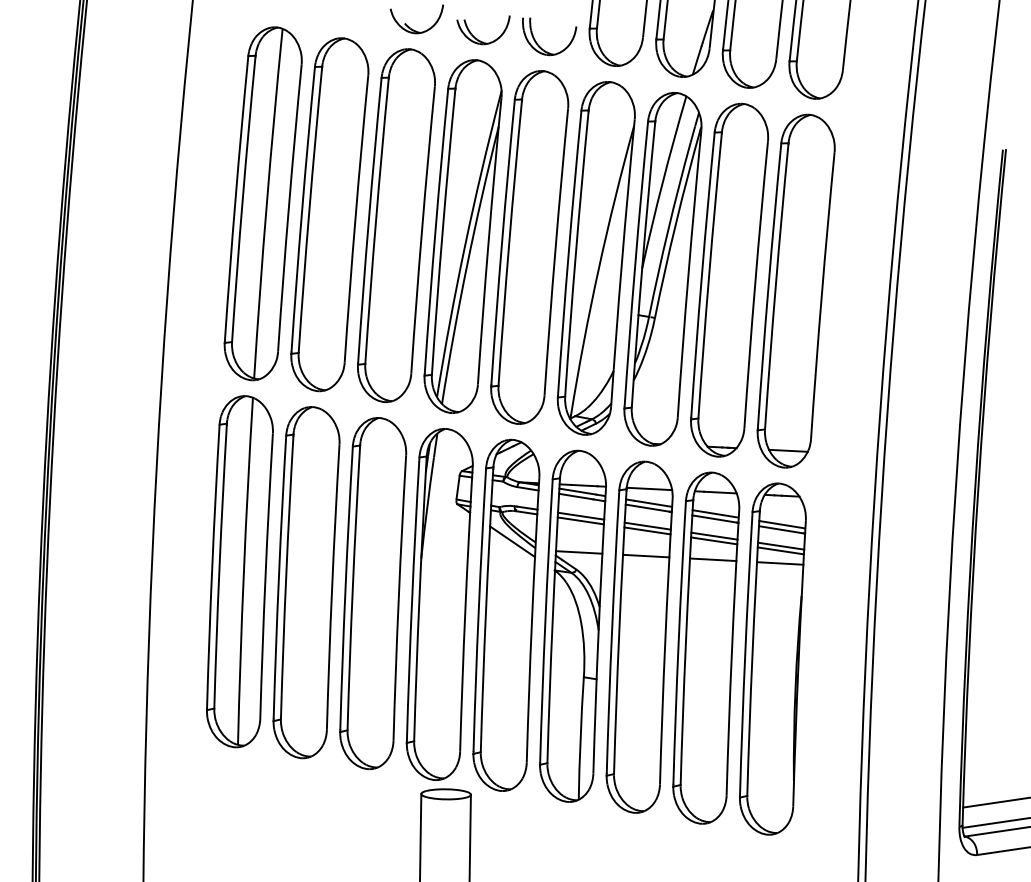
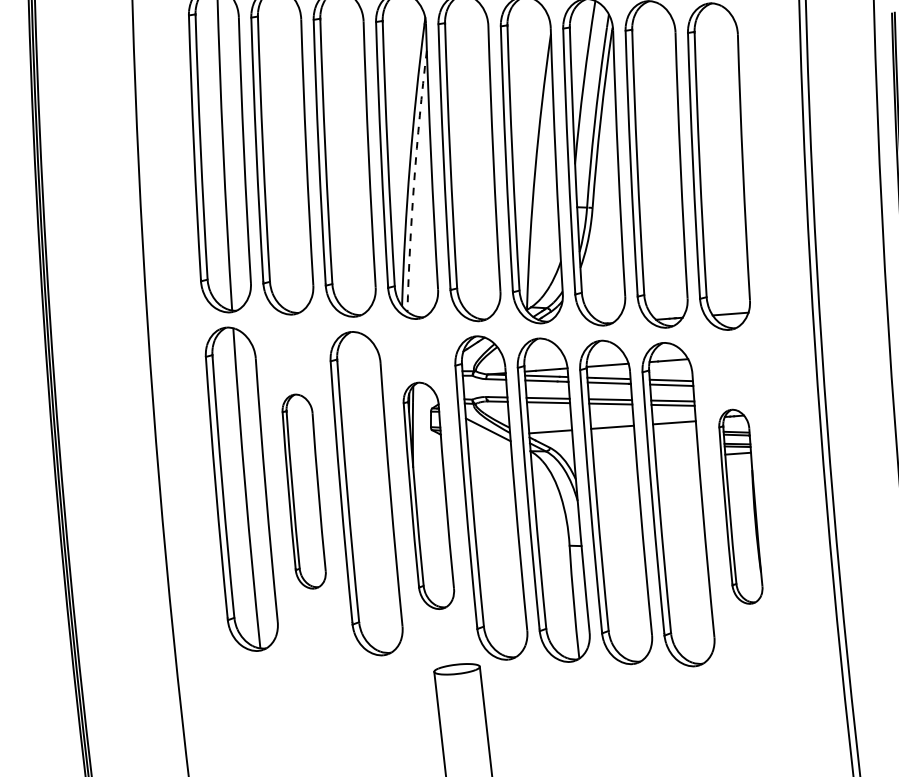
arc: (467, 264) -> (414, 180), solid -> dashed
part: (306, 582) -> (304, 491), size x0.6
part: (439, 604) -> (428, 495), size x0.7
part: (772, 658) -> (740, 506), size x0.6

